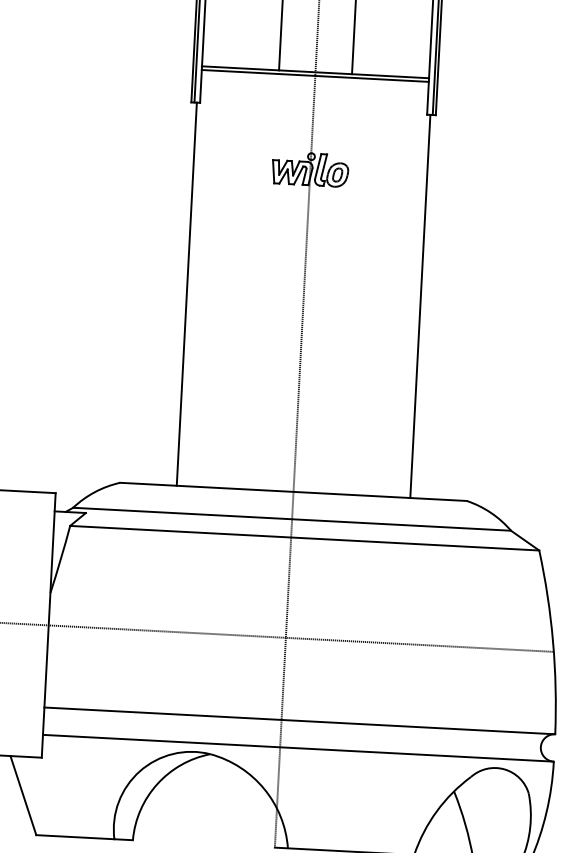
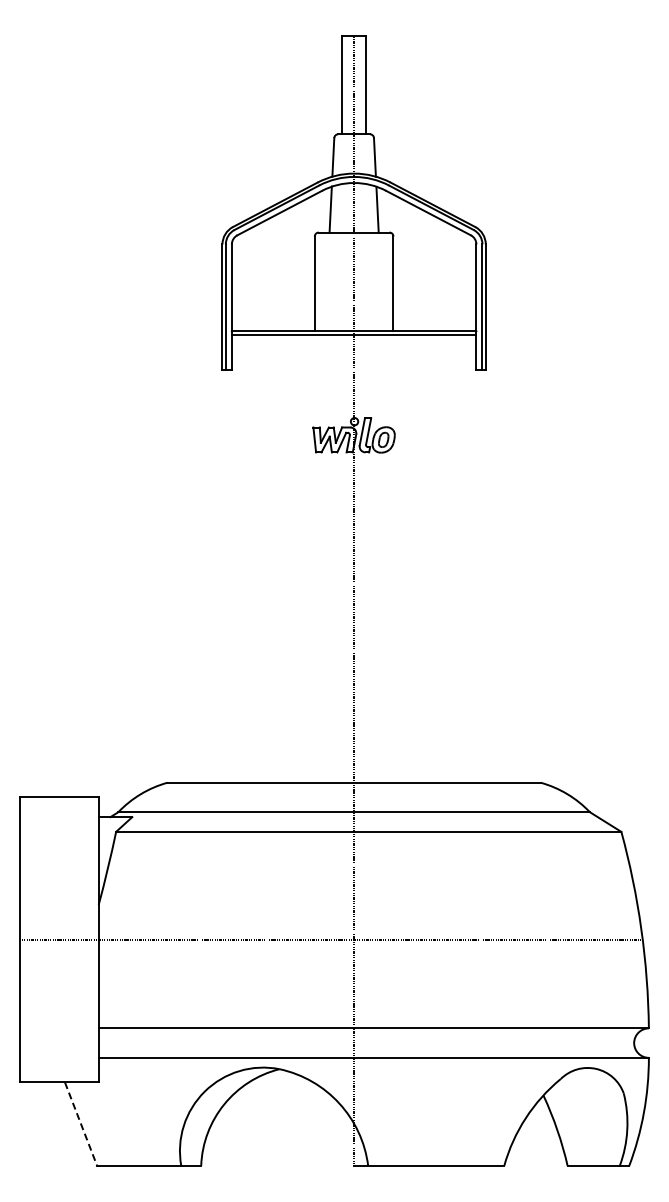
line: (186, 294) -> (228, 576), removed
line: (419, 306) -> (479, 576), removed
line: (23, 795) -> (81, 1124), solid -> dashed

